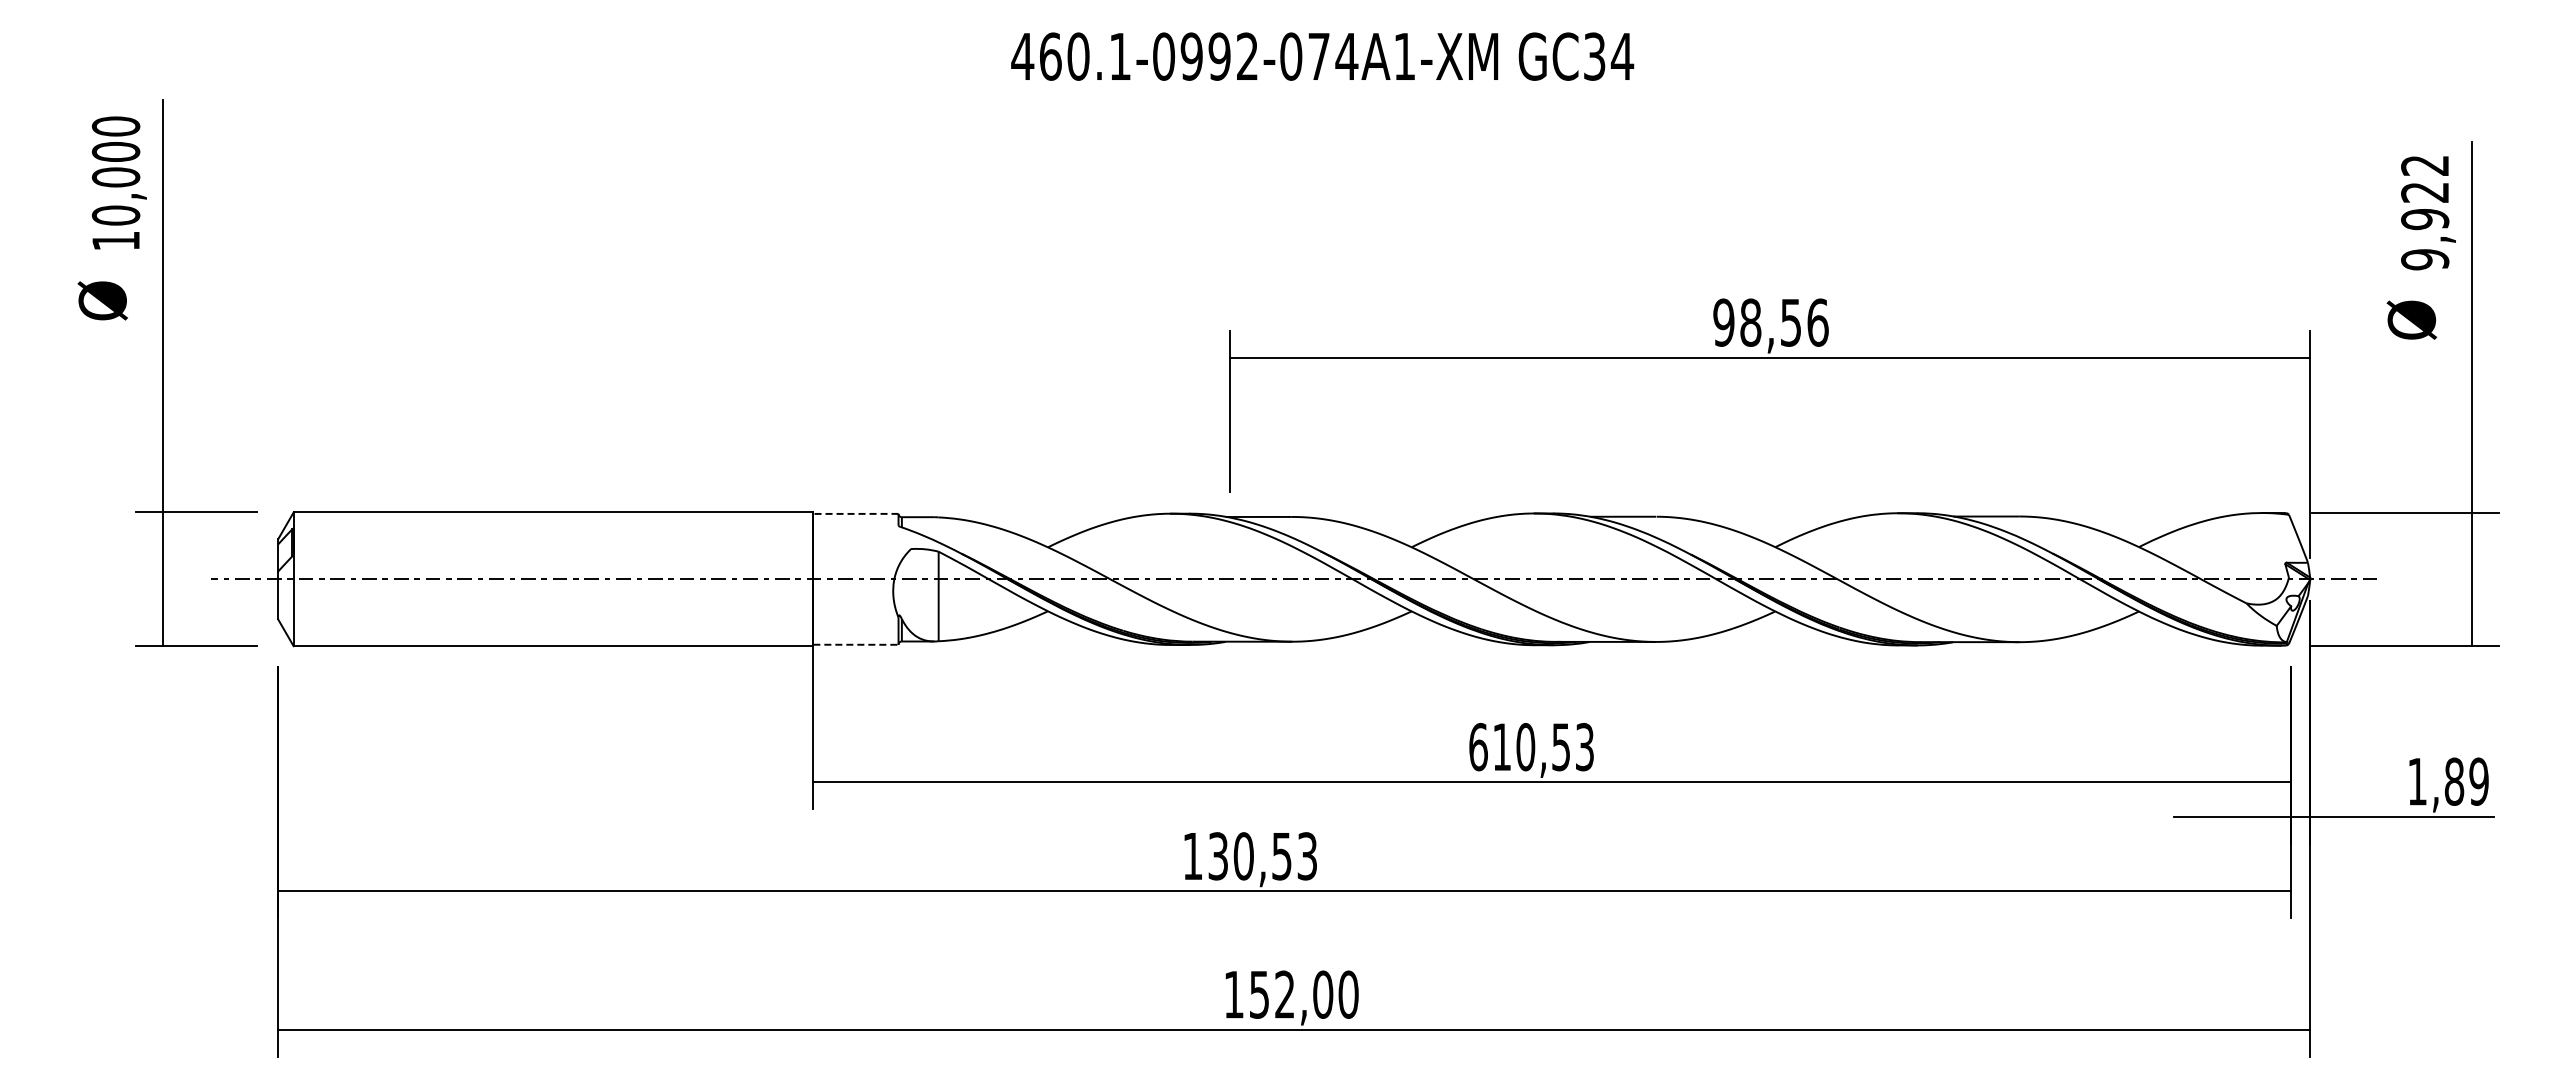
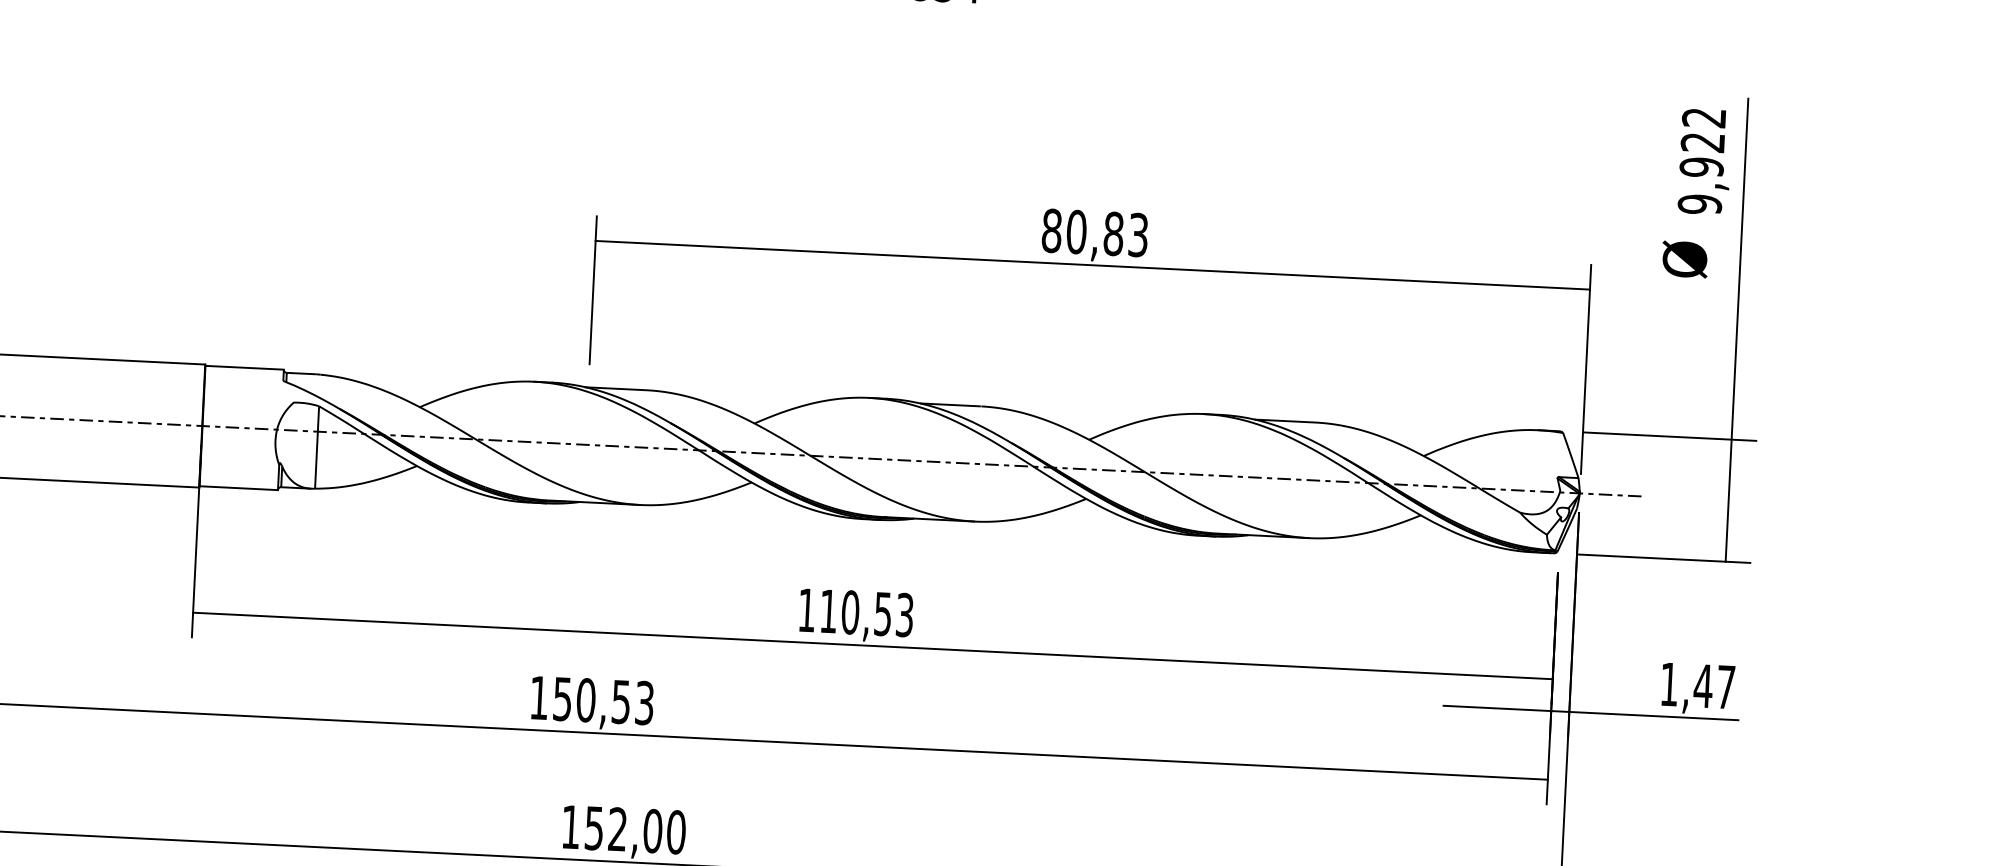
text: (1770, 322) -> (1094, 232), 98,56 -> 80,83
line: (855, 513) -> (244, 367), dashed -> solid
line: (855, 644) -> (238, 487), dashed -> solid
text: (1478, 747) -> (806, 610), 610,53 -> 110,53
text: (2466, 781) -> (1714, 686), 1,89 -> 1,47
text: (1218, 855) -> (562, 698), 130,53 -> 150,53

